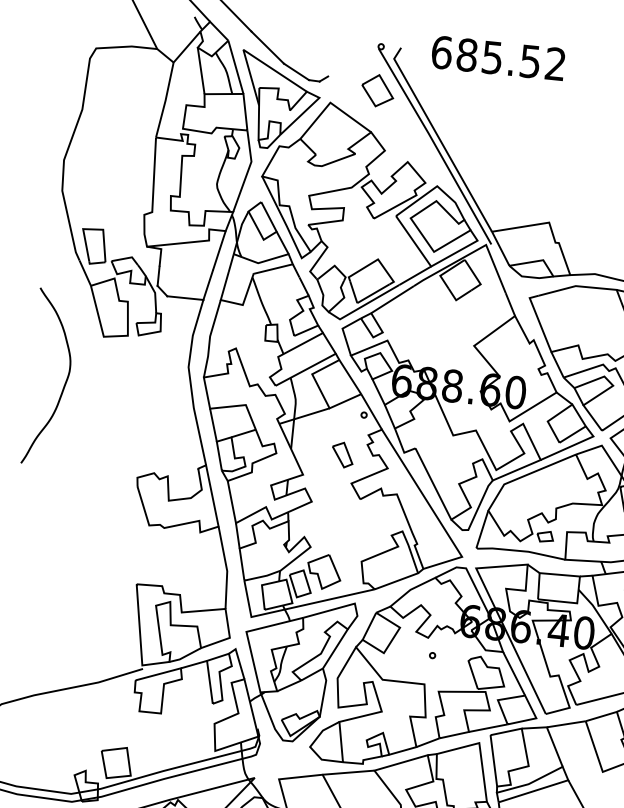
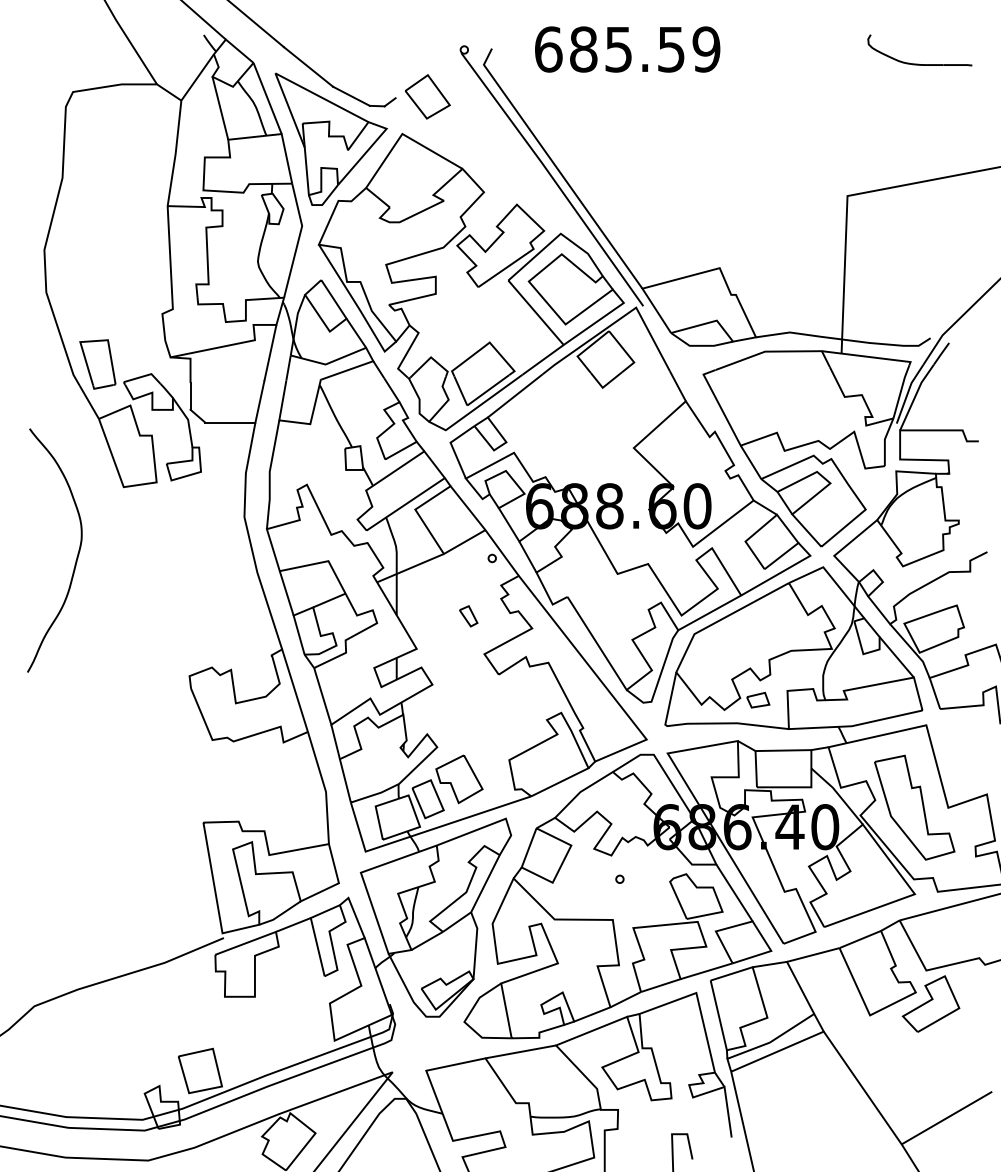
text: (555, 64) -> (706, 49), 685.52 -> 685.59
part: (377, 90) -> (427, 96), moved
part: (342, 455) -> (468, 616), size x0.6

